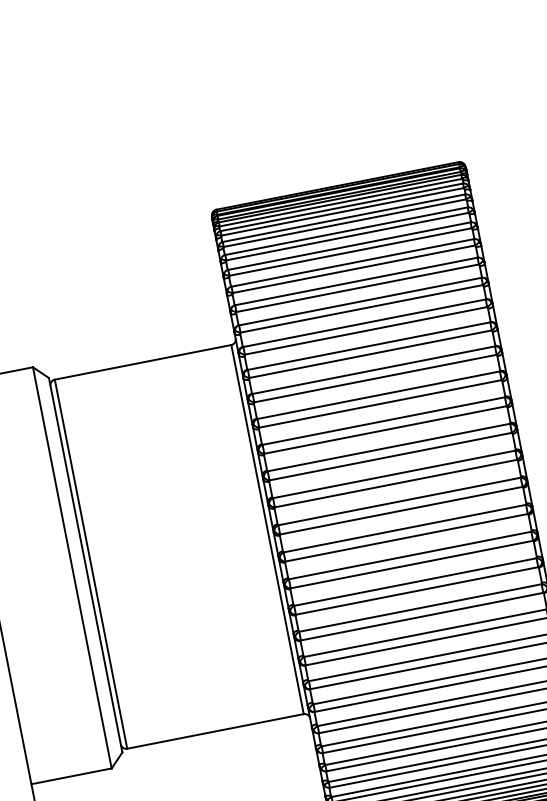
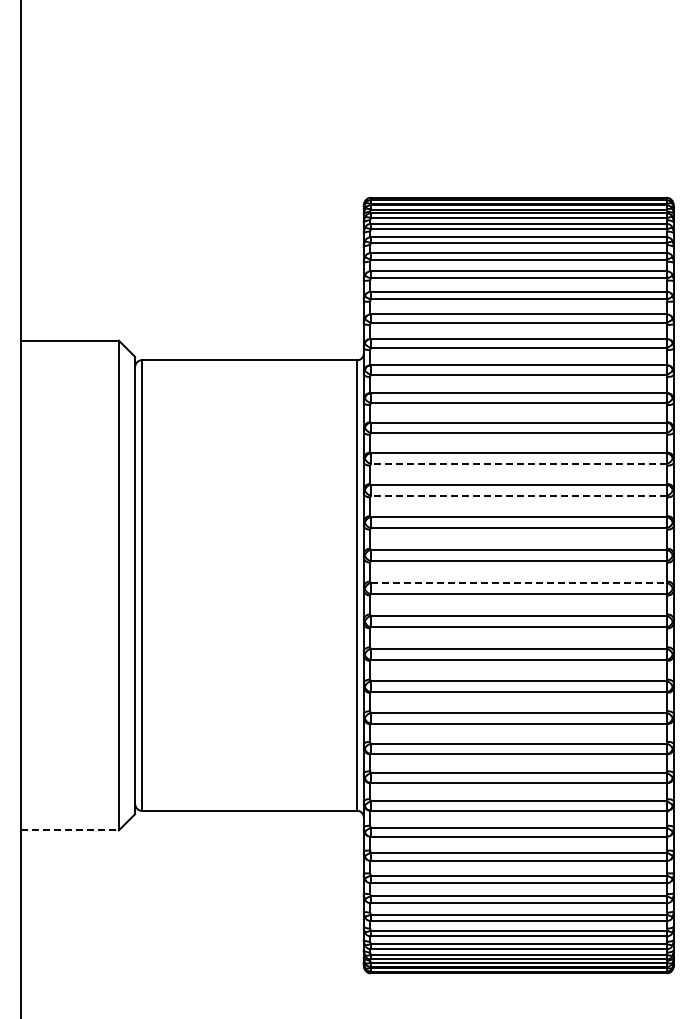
line: (380, 403) -> (518, 463), solid -> dashed
line: (385, 429) -> (518, 495), solid -> dashed
line: (399, 501) -> (518, 582), solid -> dashed
line: (71, 776) -> (69, 830), solid -> dashed

